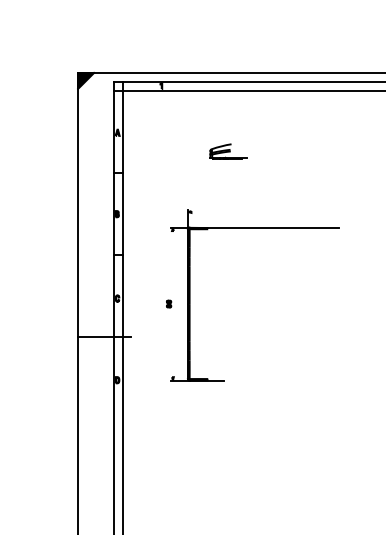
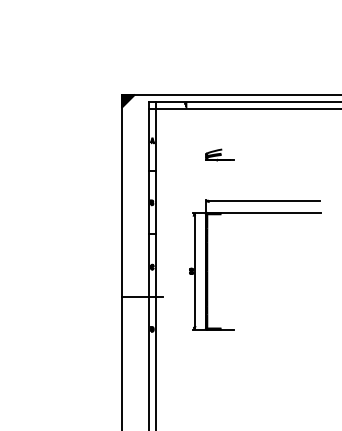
part: (227, 150) -> (219, 154), moved
line: (264, 212) -> (264, 201), added
line: (172, 304) -> (194, 271), added

